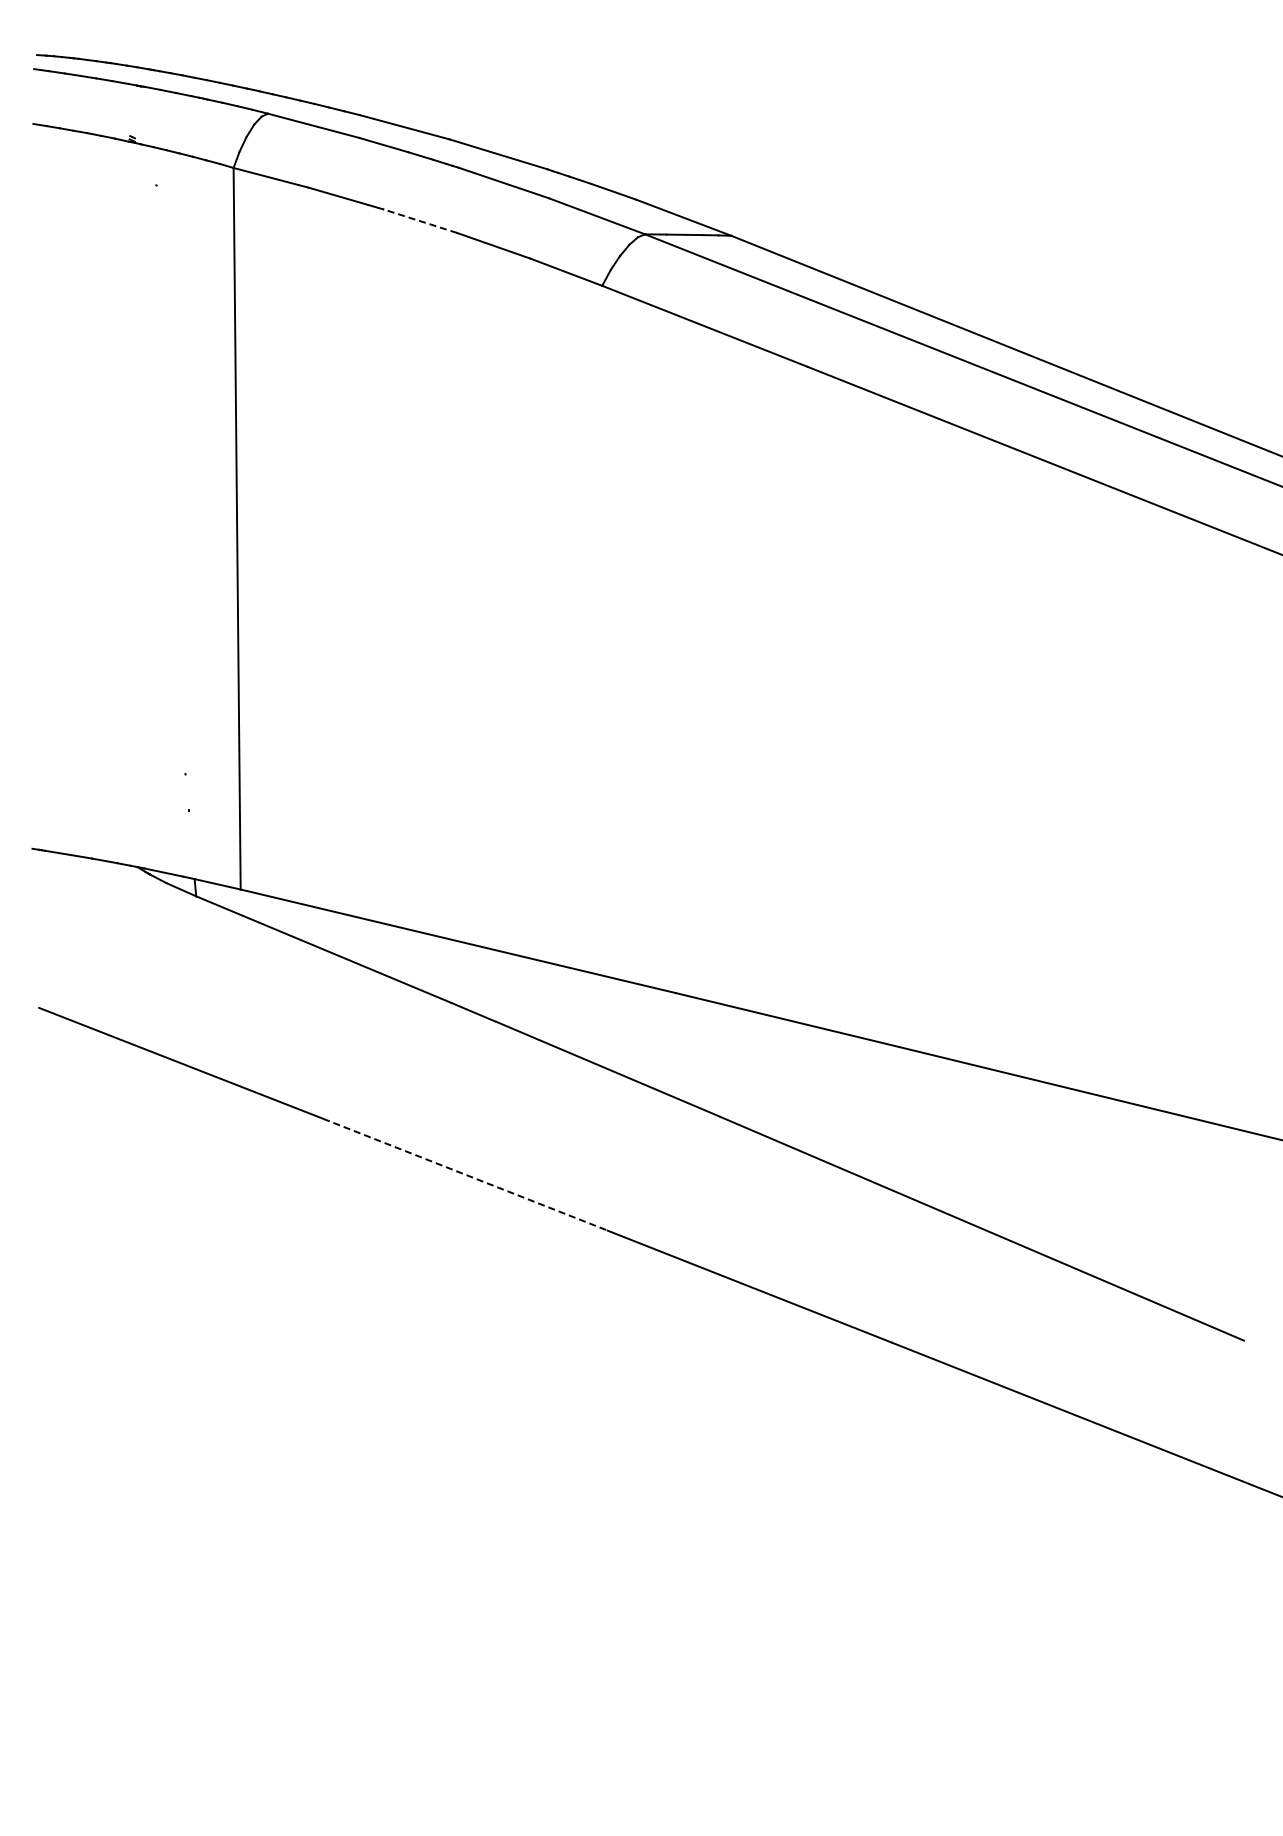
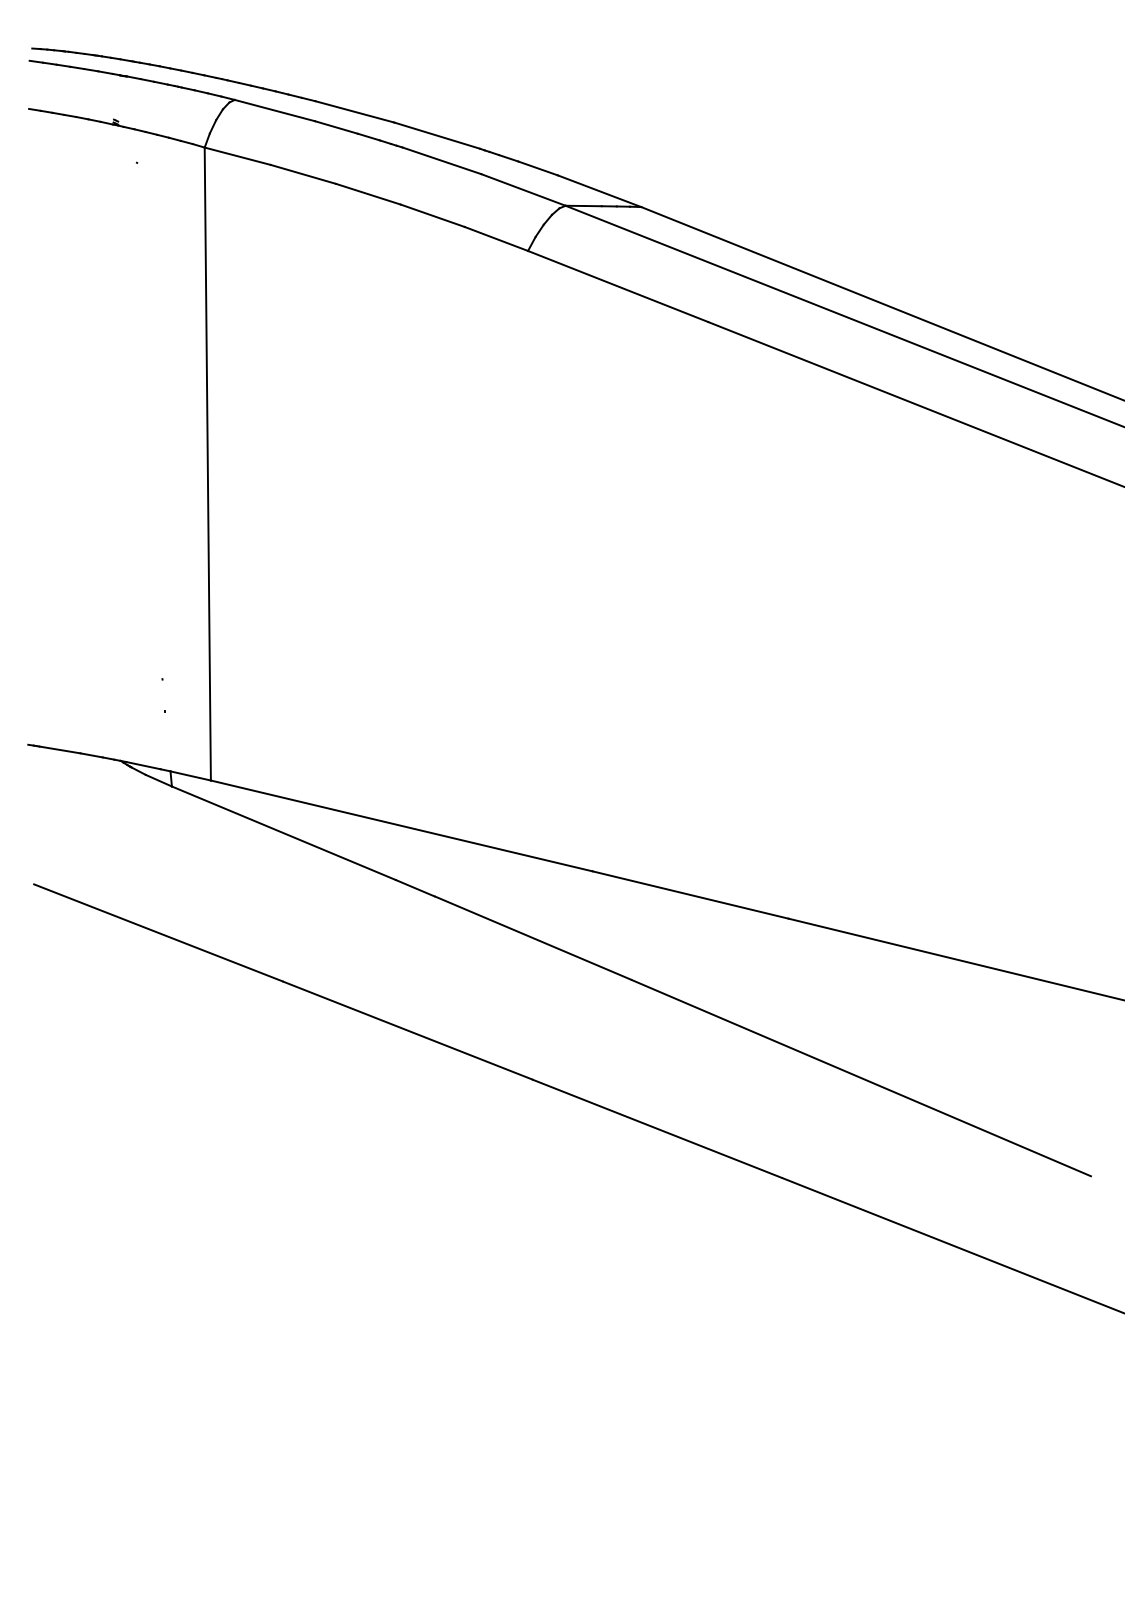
line: (420, 221) -> (368, 194), dashed -> solid
line: (465, 1174) -> (408, 1030), dashed -> solid

